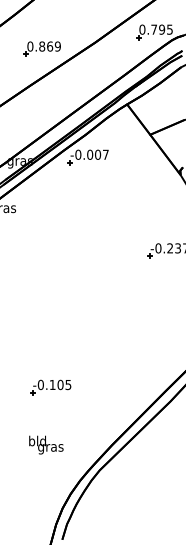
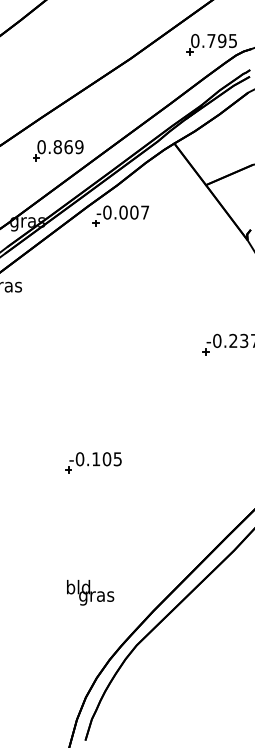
part: (42, 49) -> (58, 150), moved
part: (50, 387) -> (93, 462), moved
text: (46, 444) -> (90, 592), moved

